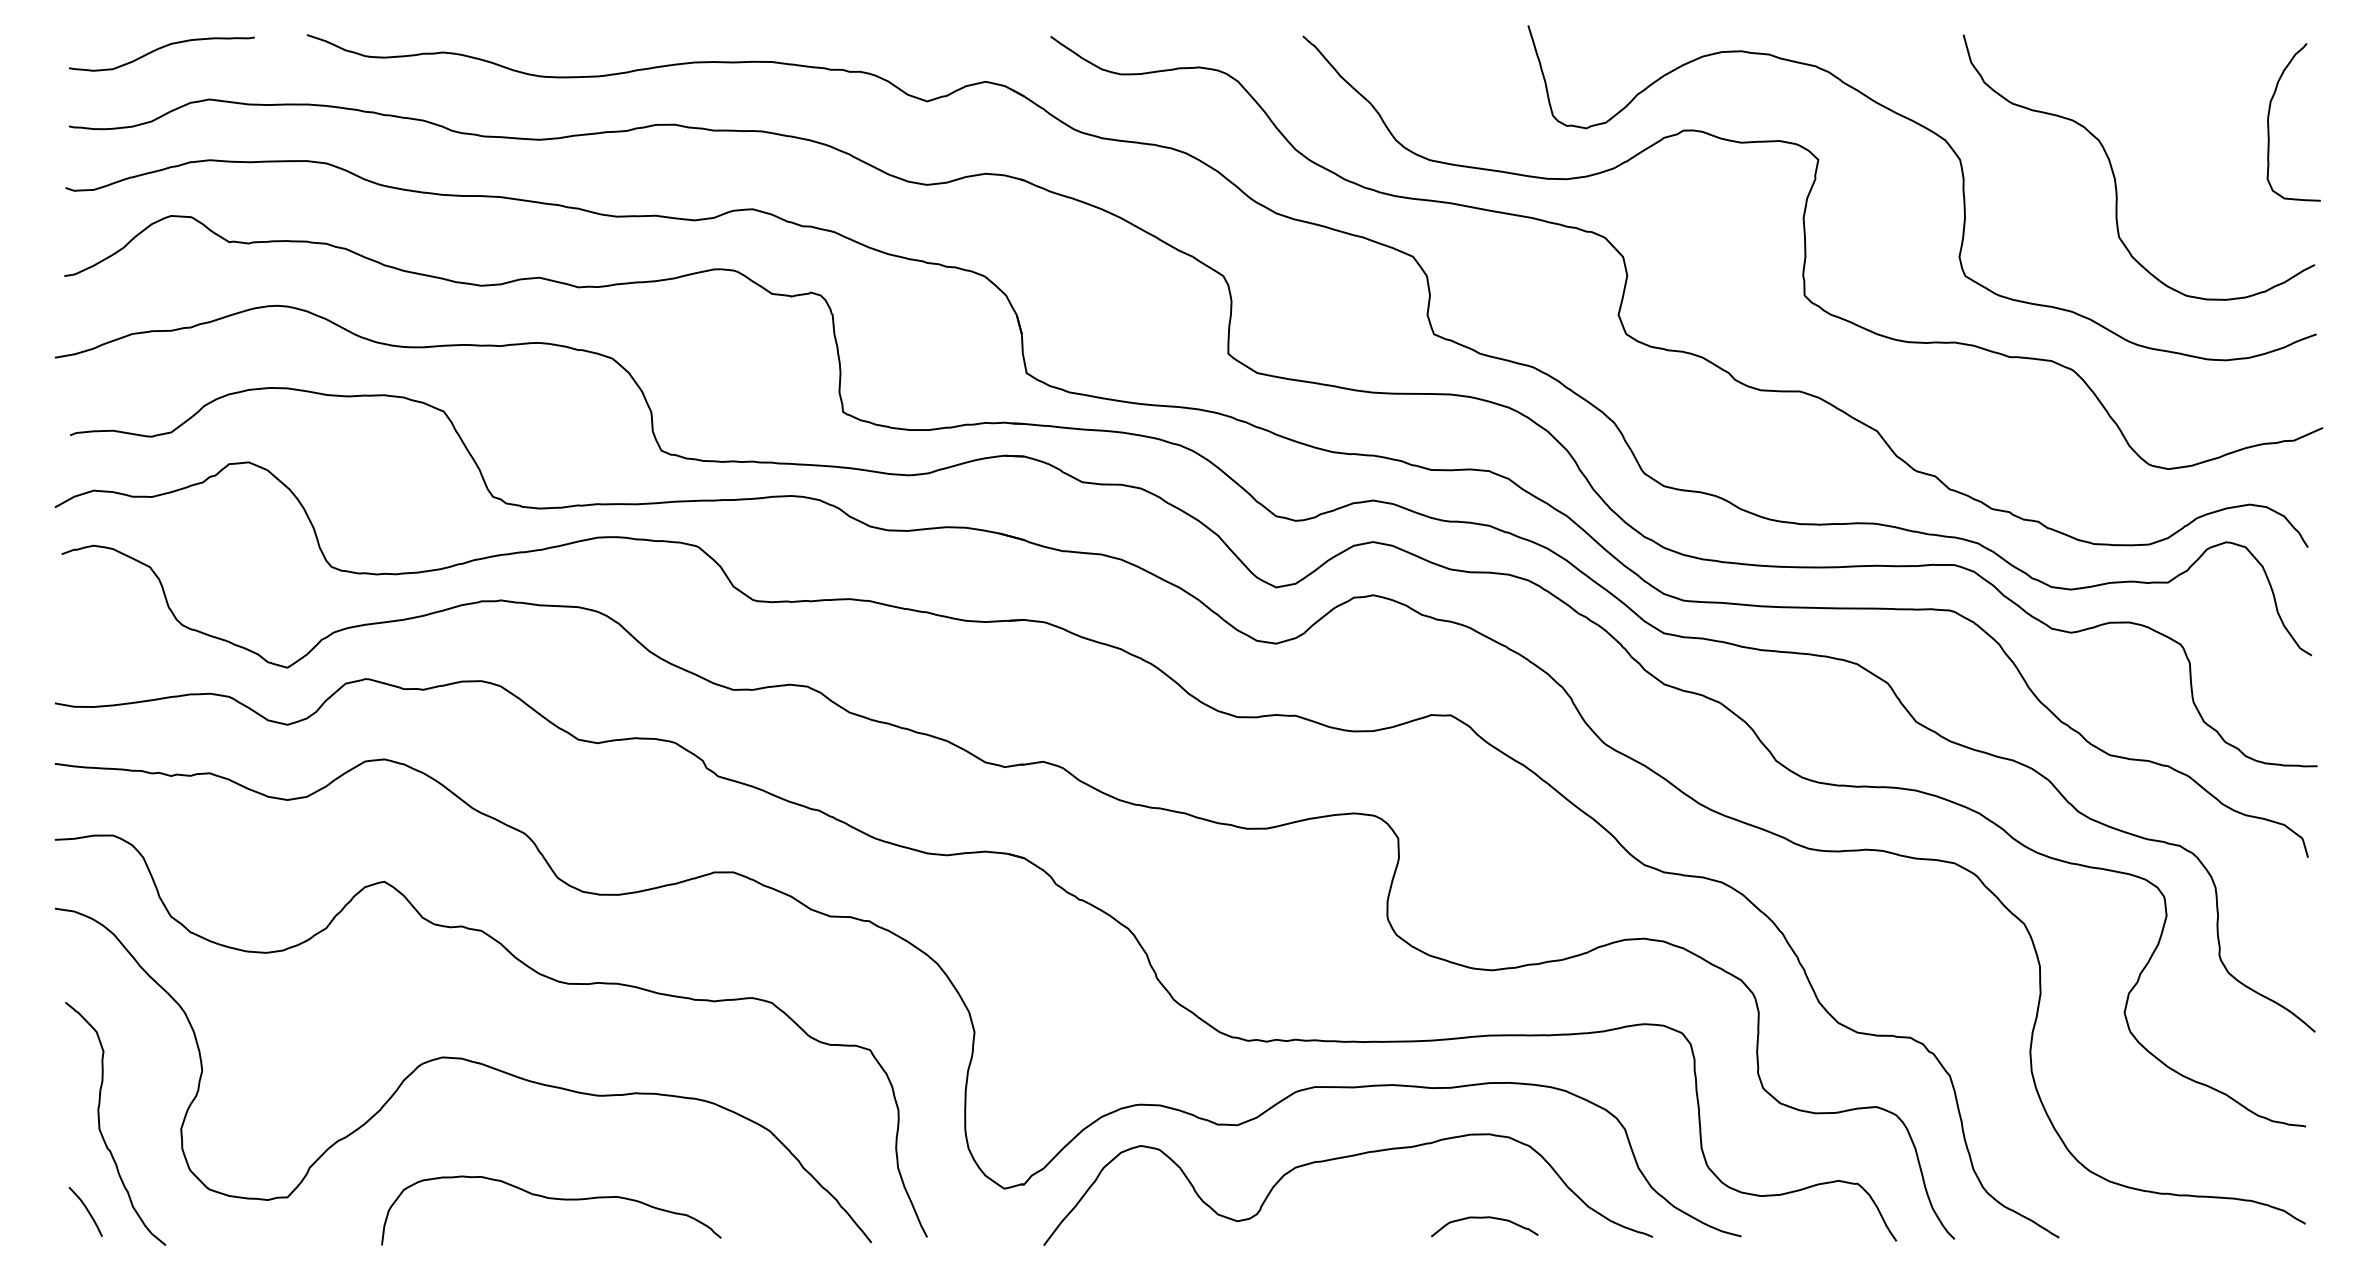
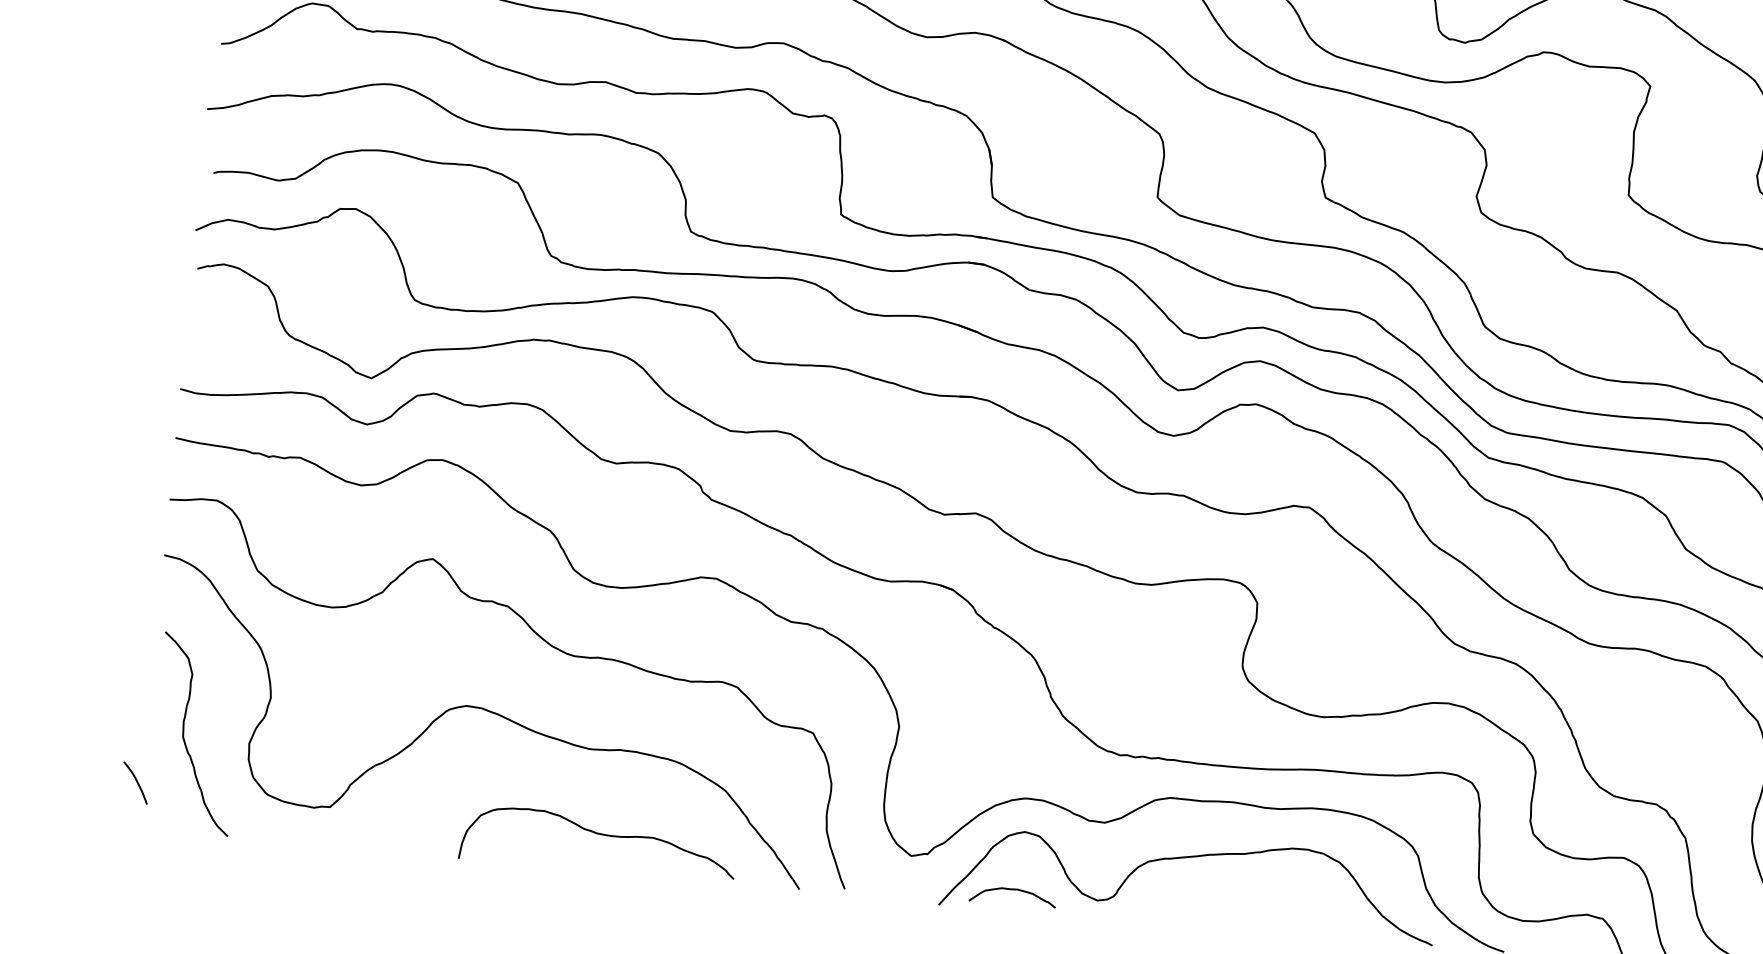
curve: (551, 1199) -> (599, 834), moved
curve: (86, 1210) -> (136, 782), moved
curve: (1484, 1218) -> (1013, 890), moved

